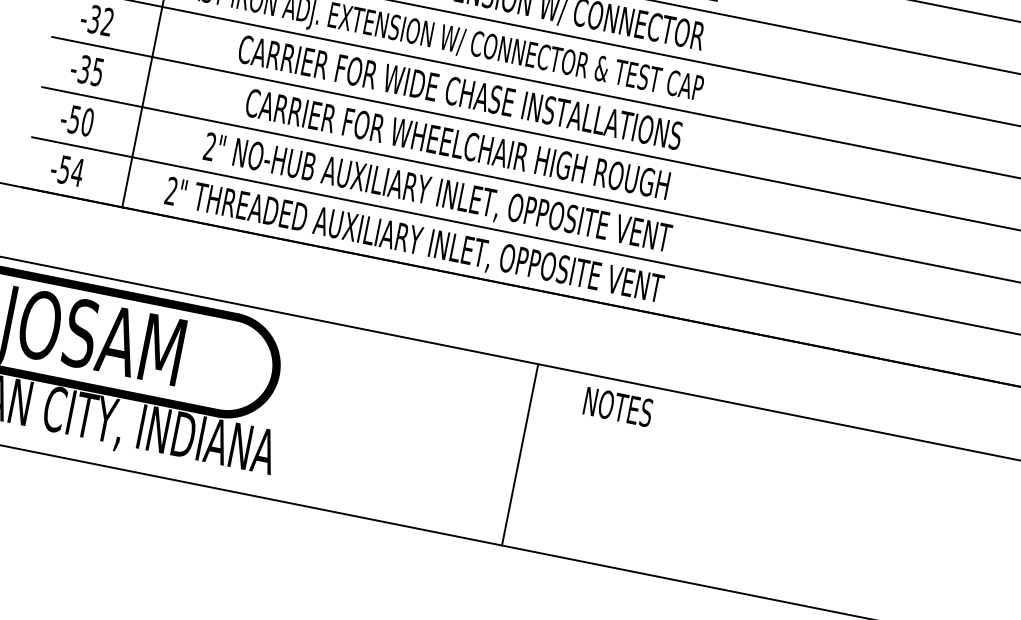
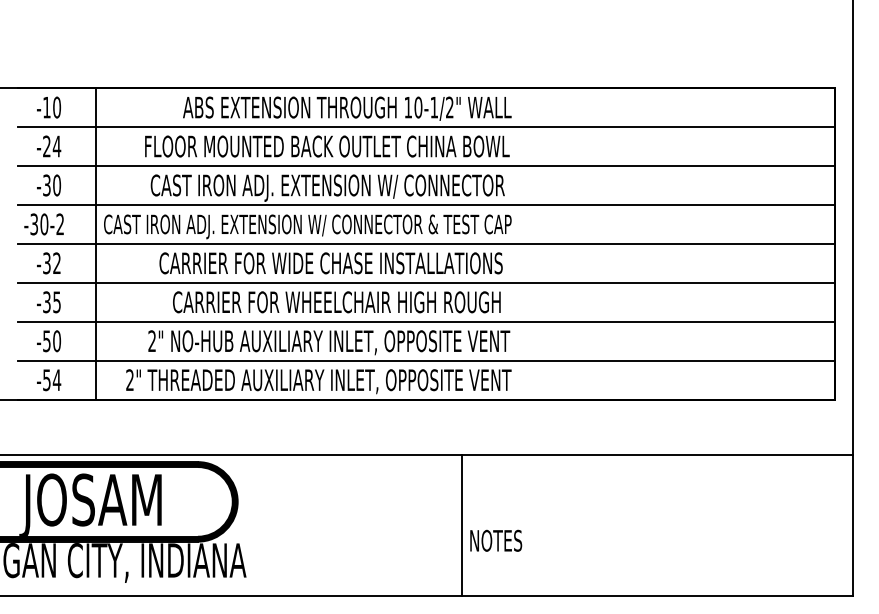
text: (618, 406) -> (496, 540), moved
line: (519, 453) -> (461, 524), moved

